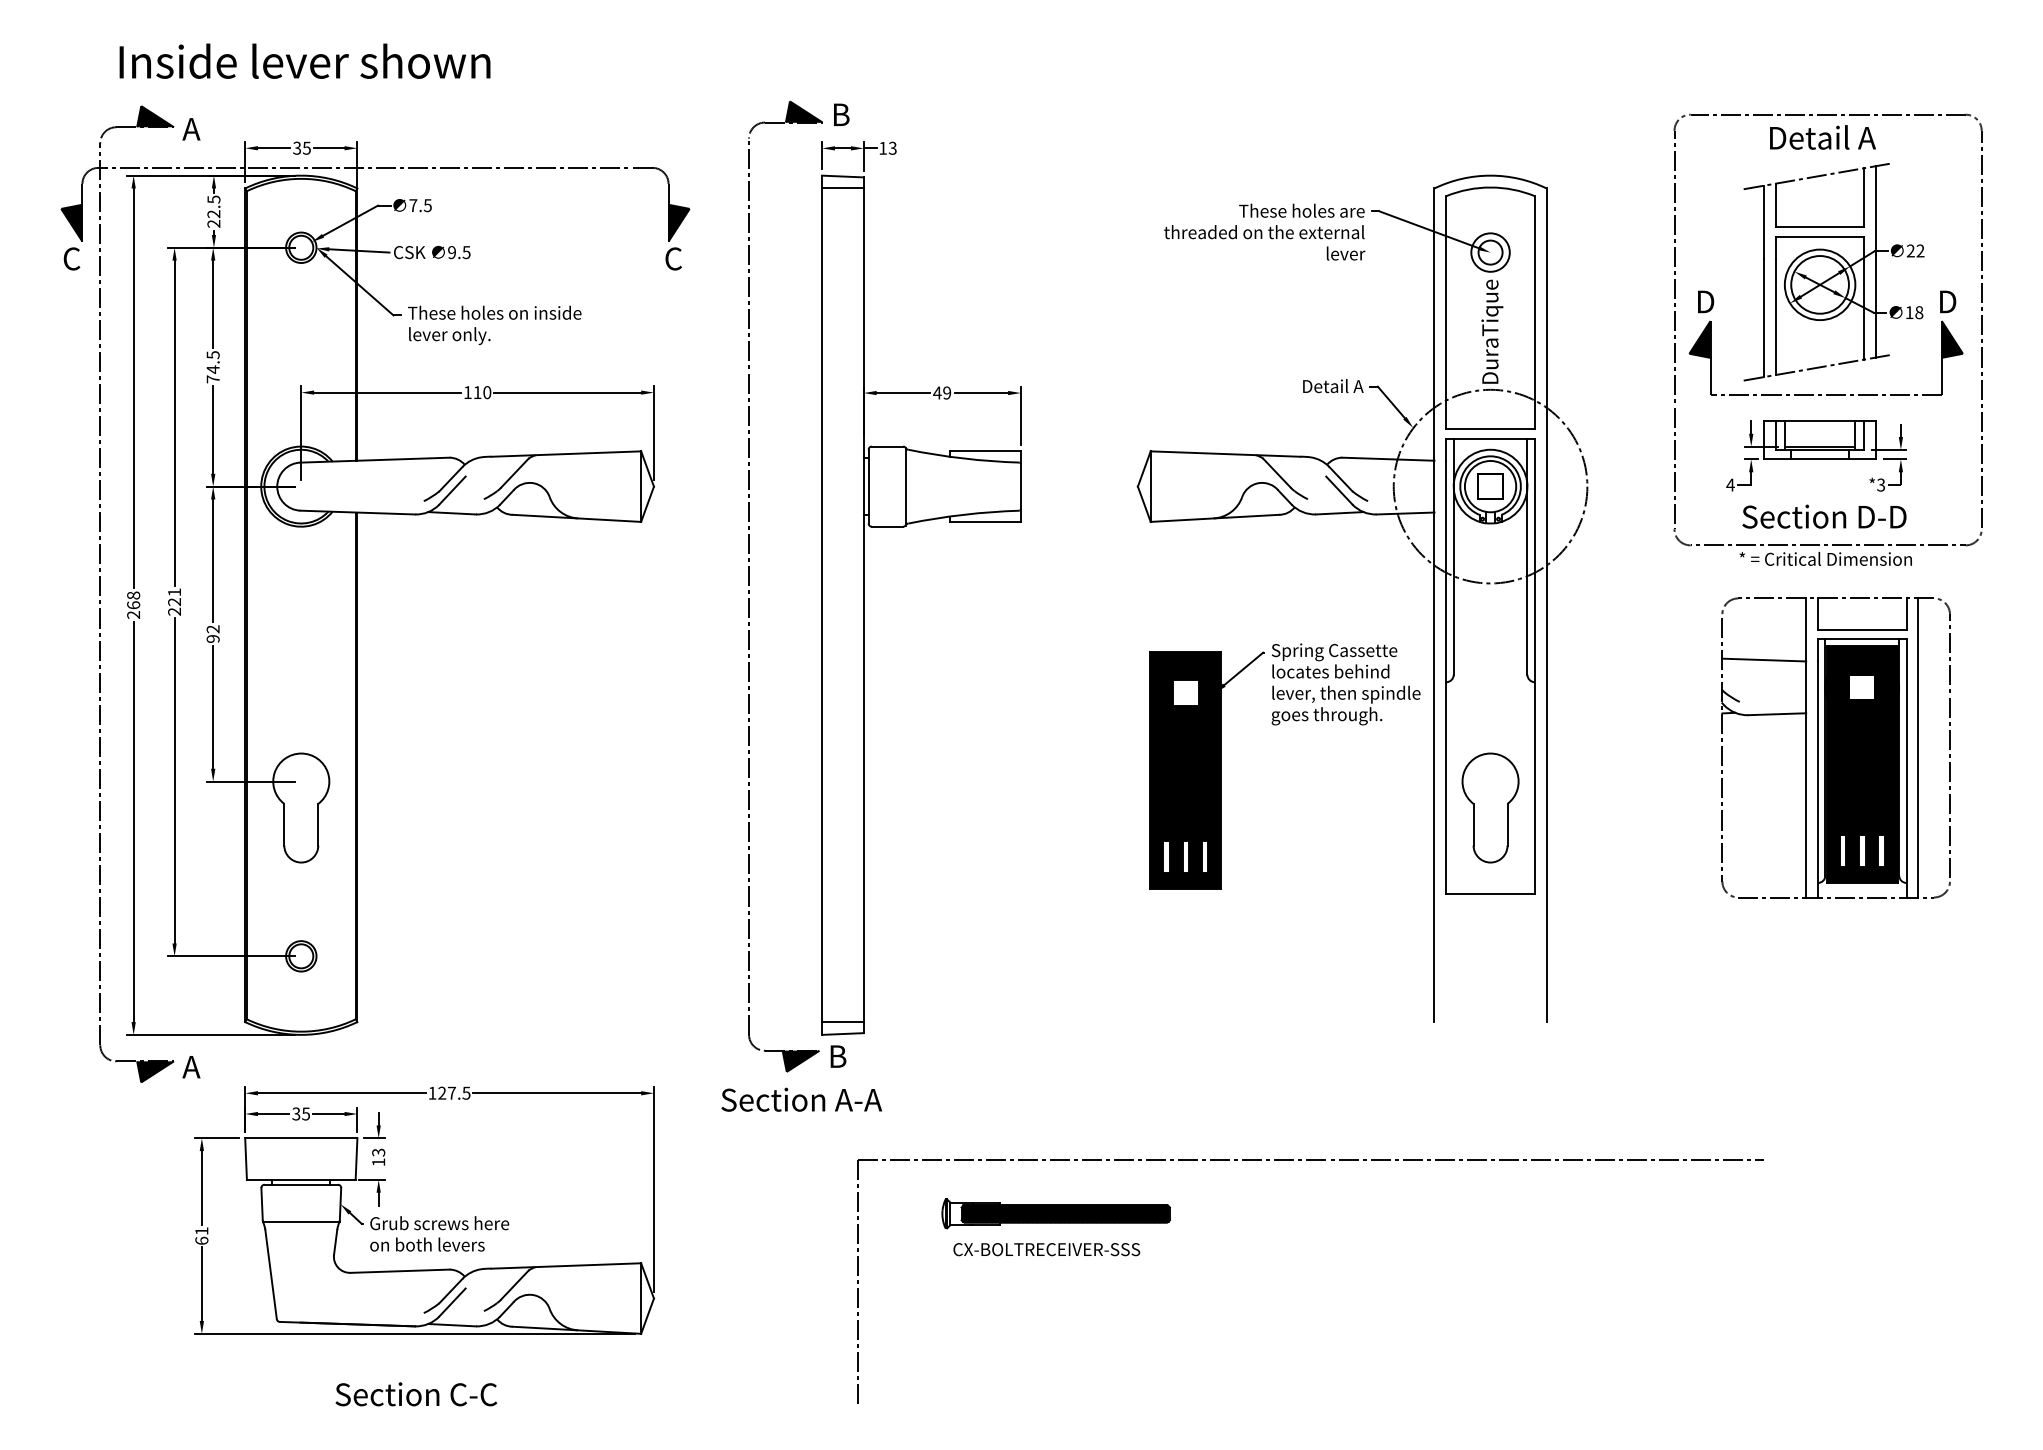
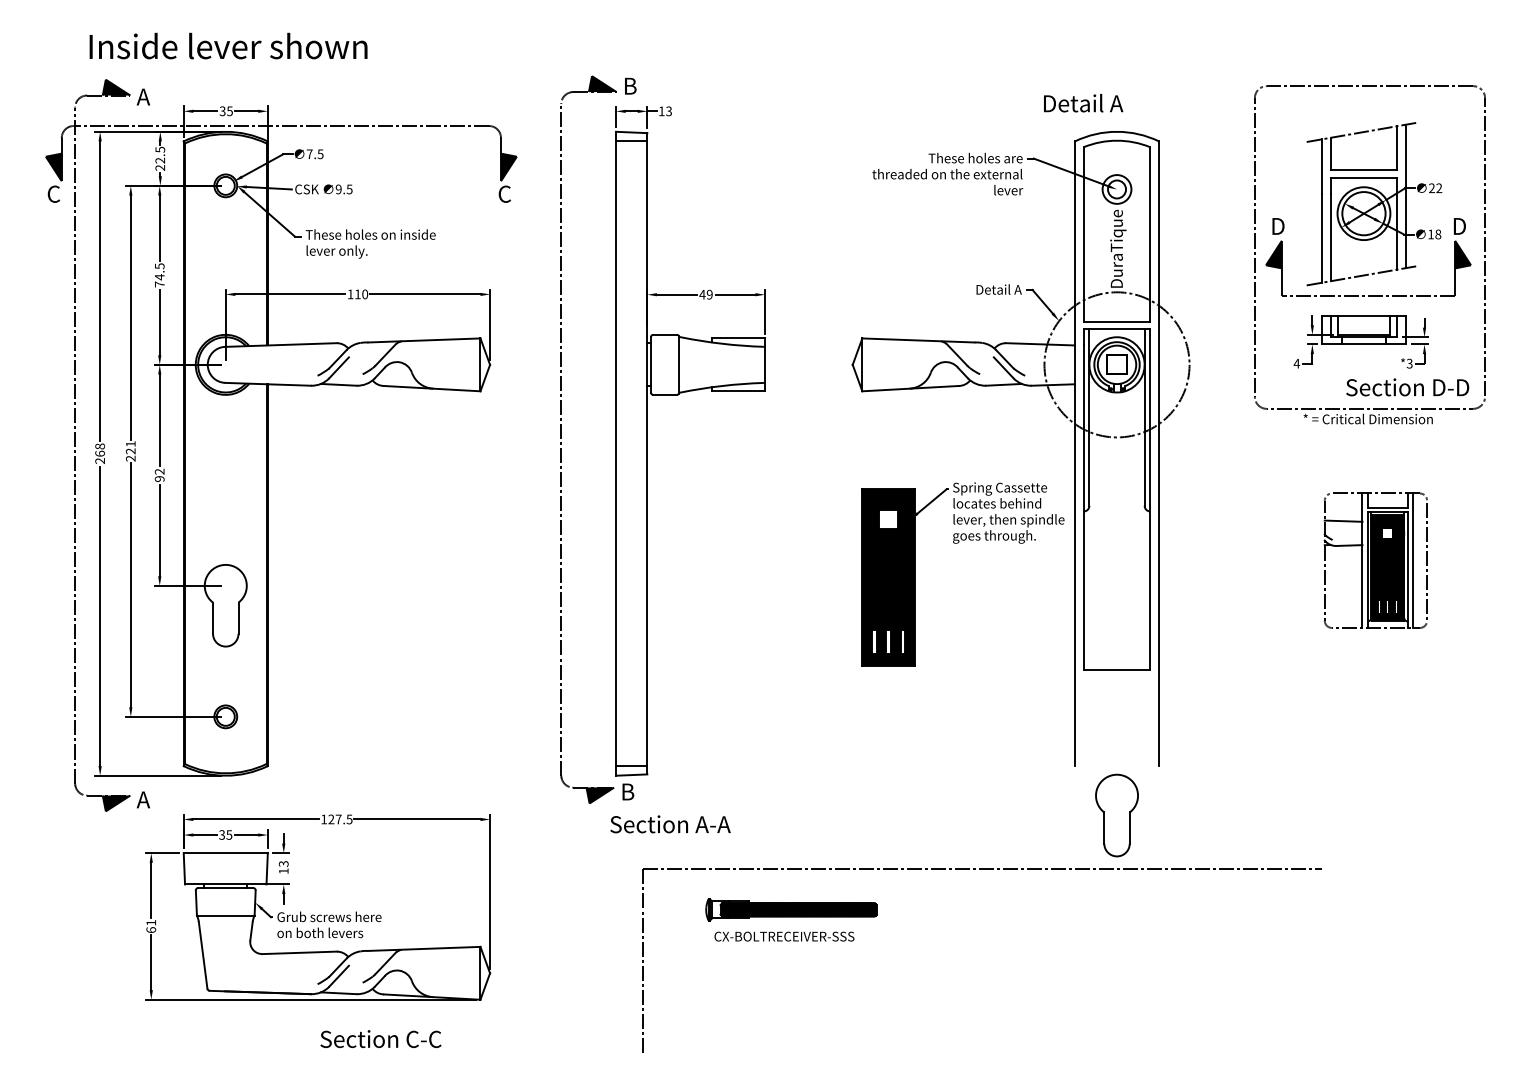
text: (1822, 137) -> (1083, 103), moved
text: (1824, 516) -> (1407, 387), moved
part: (1835, 747) -> (1375, 560), size x0.6
part: (1490, 807) -> (1116, 815), moved
text: (801, 1099) -> (670, 824), moved
text: (416, 1394) -> (381, 1039), moved

